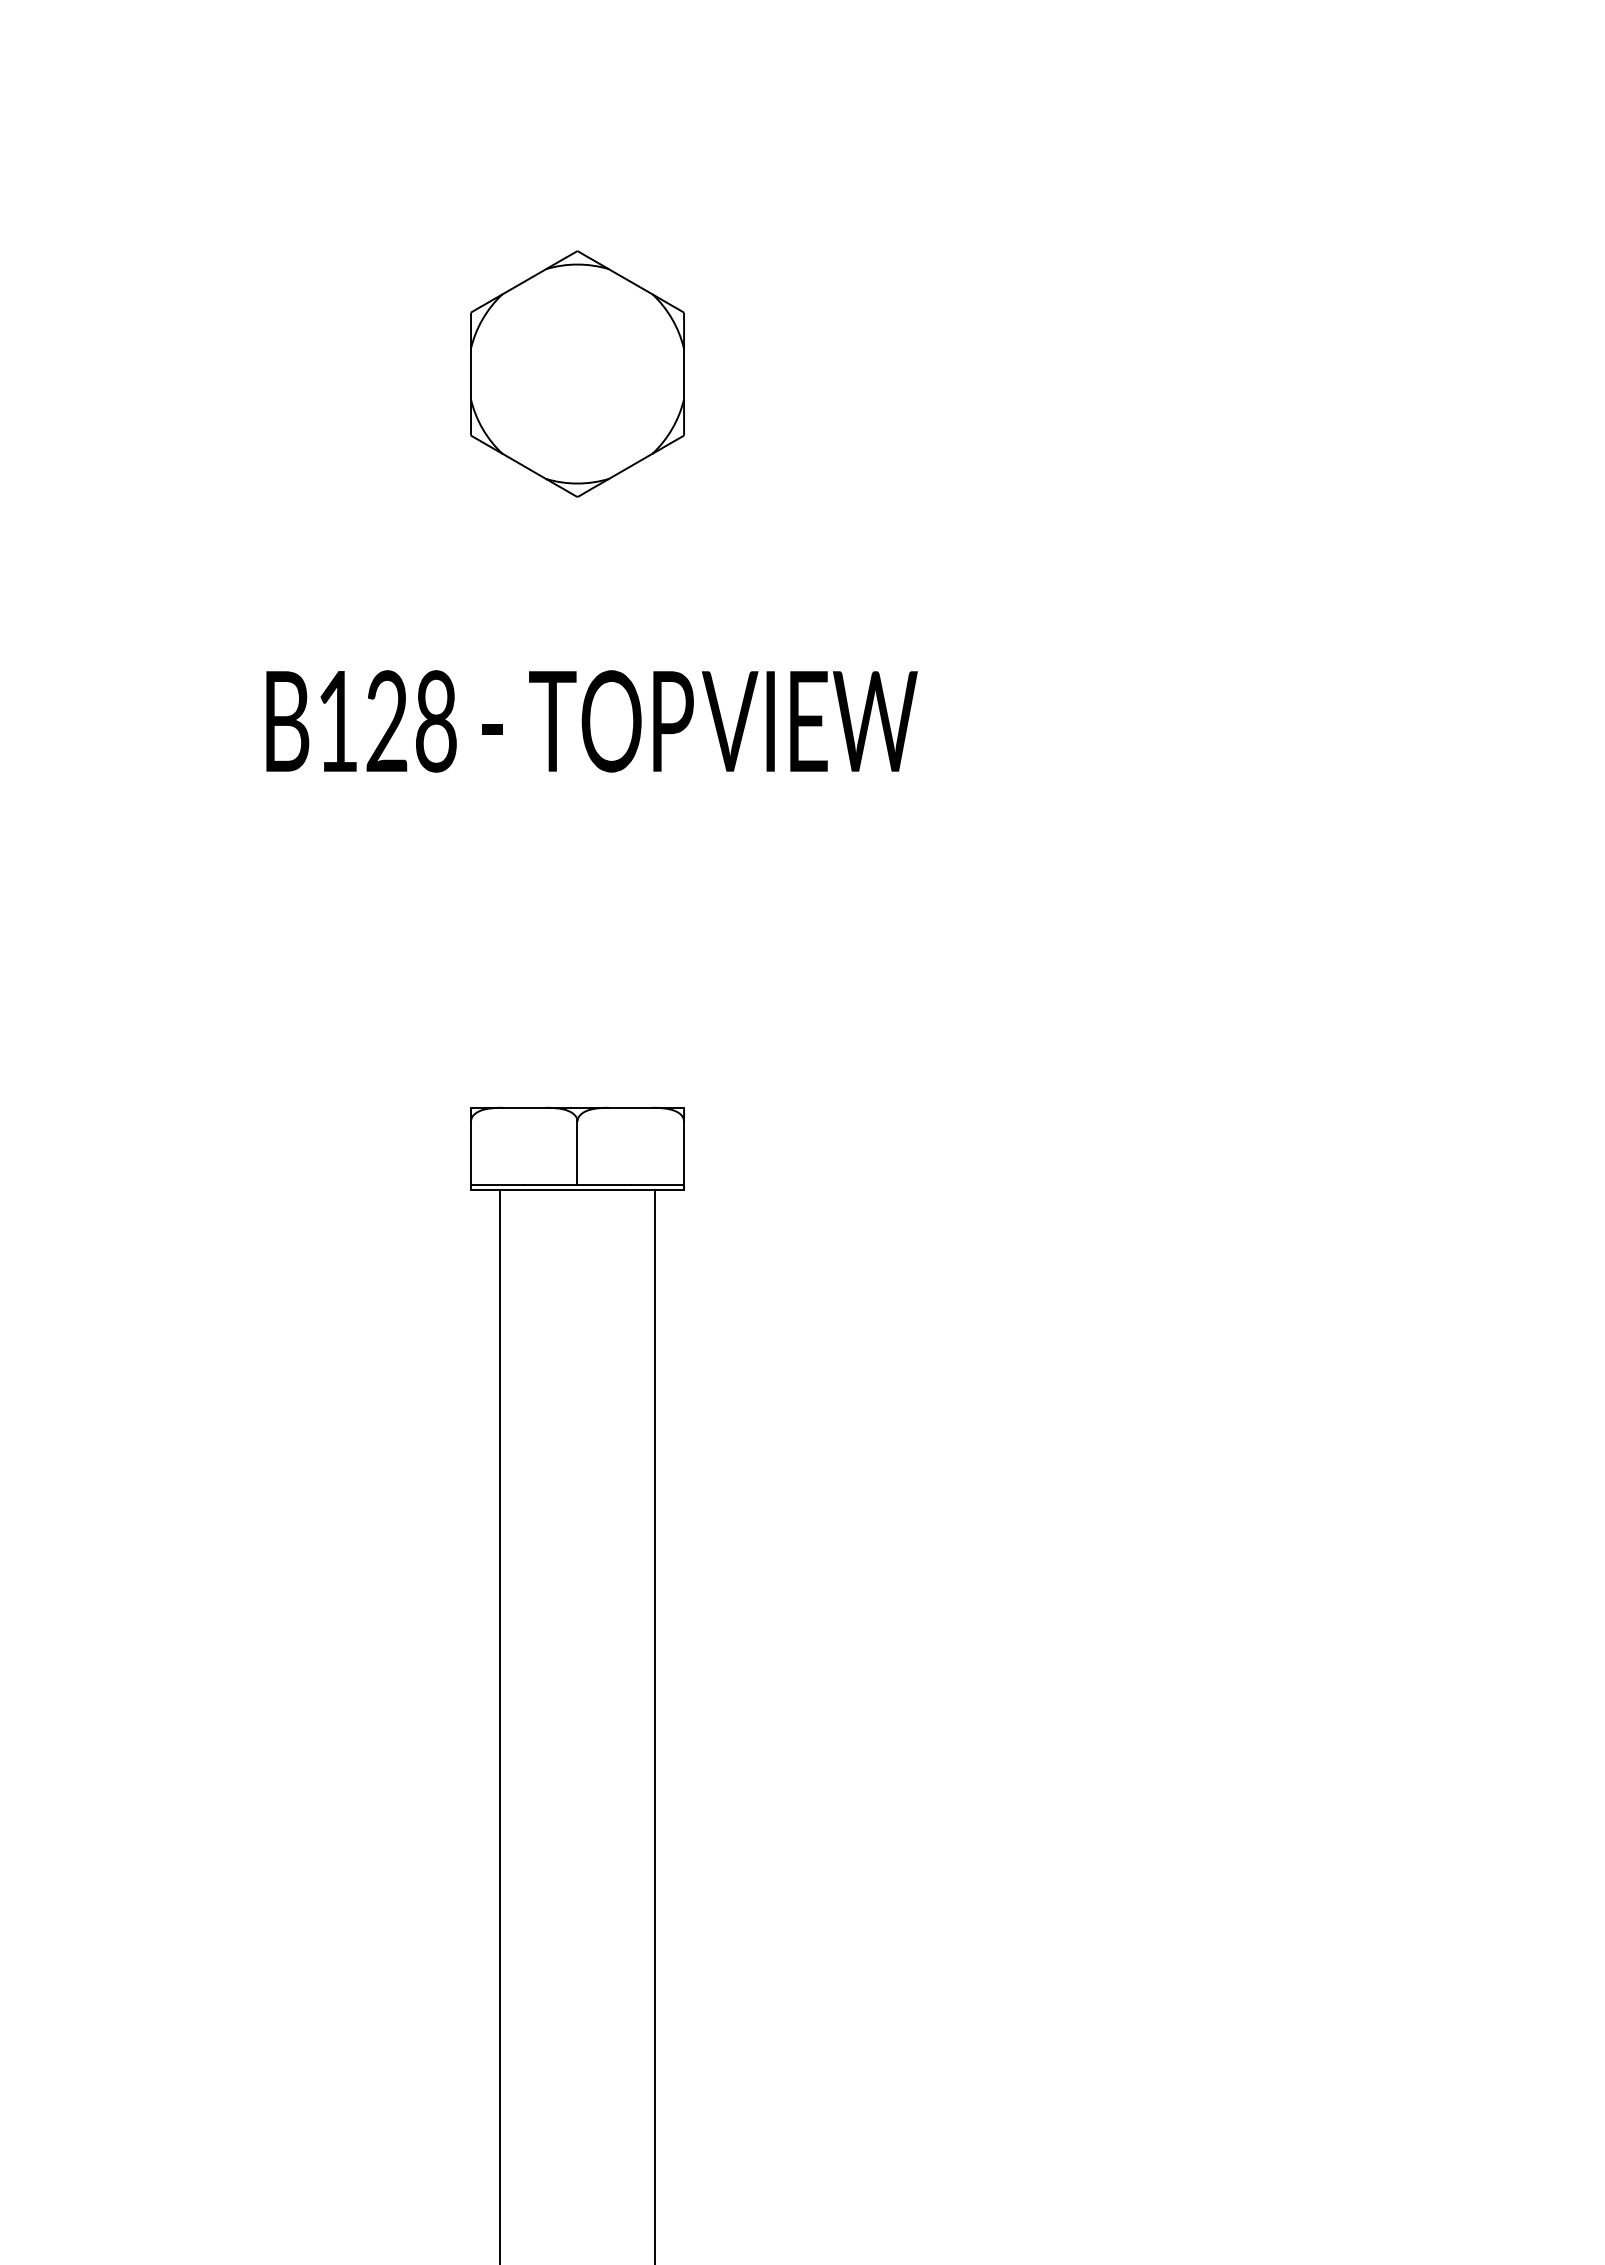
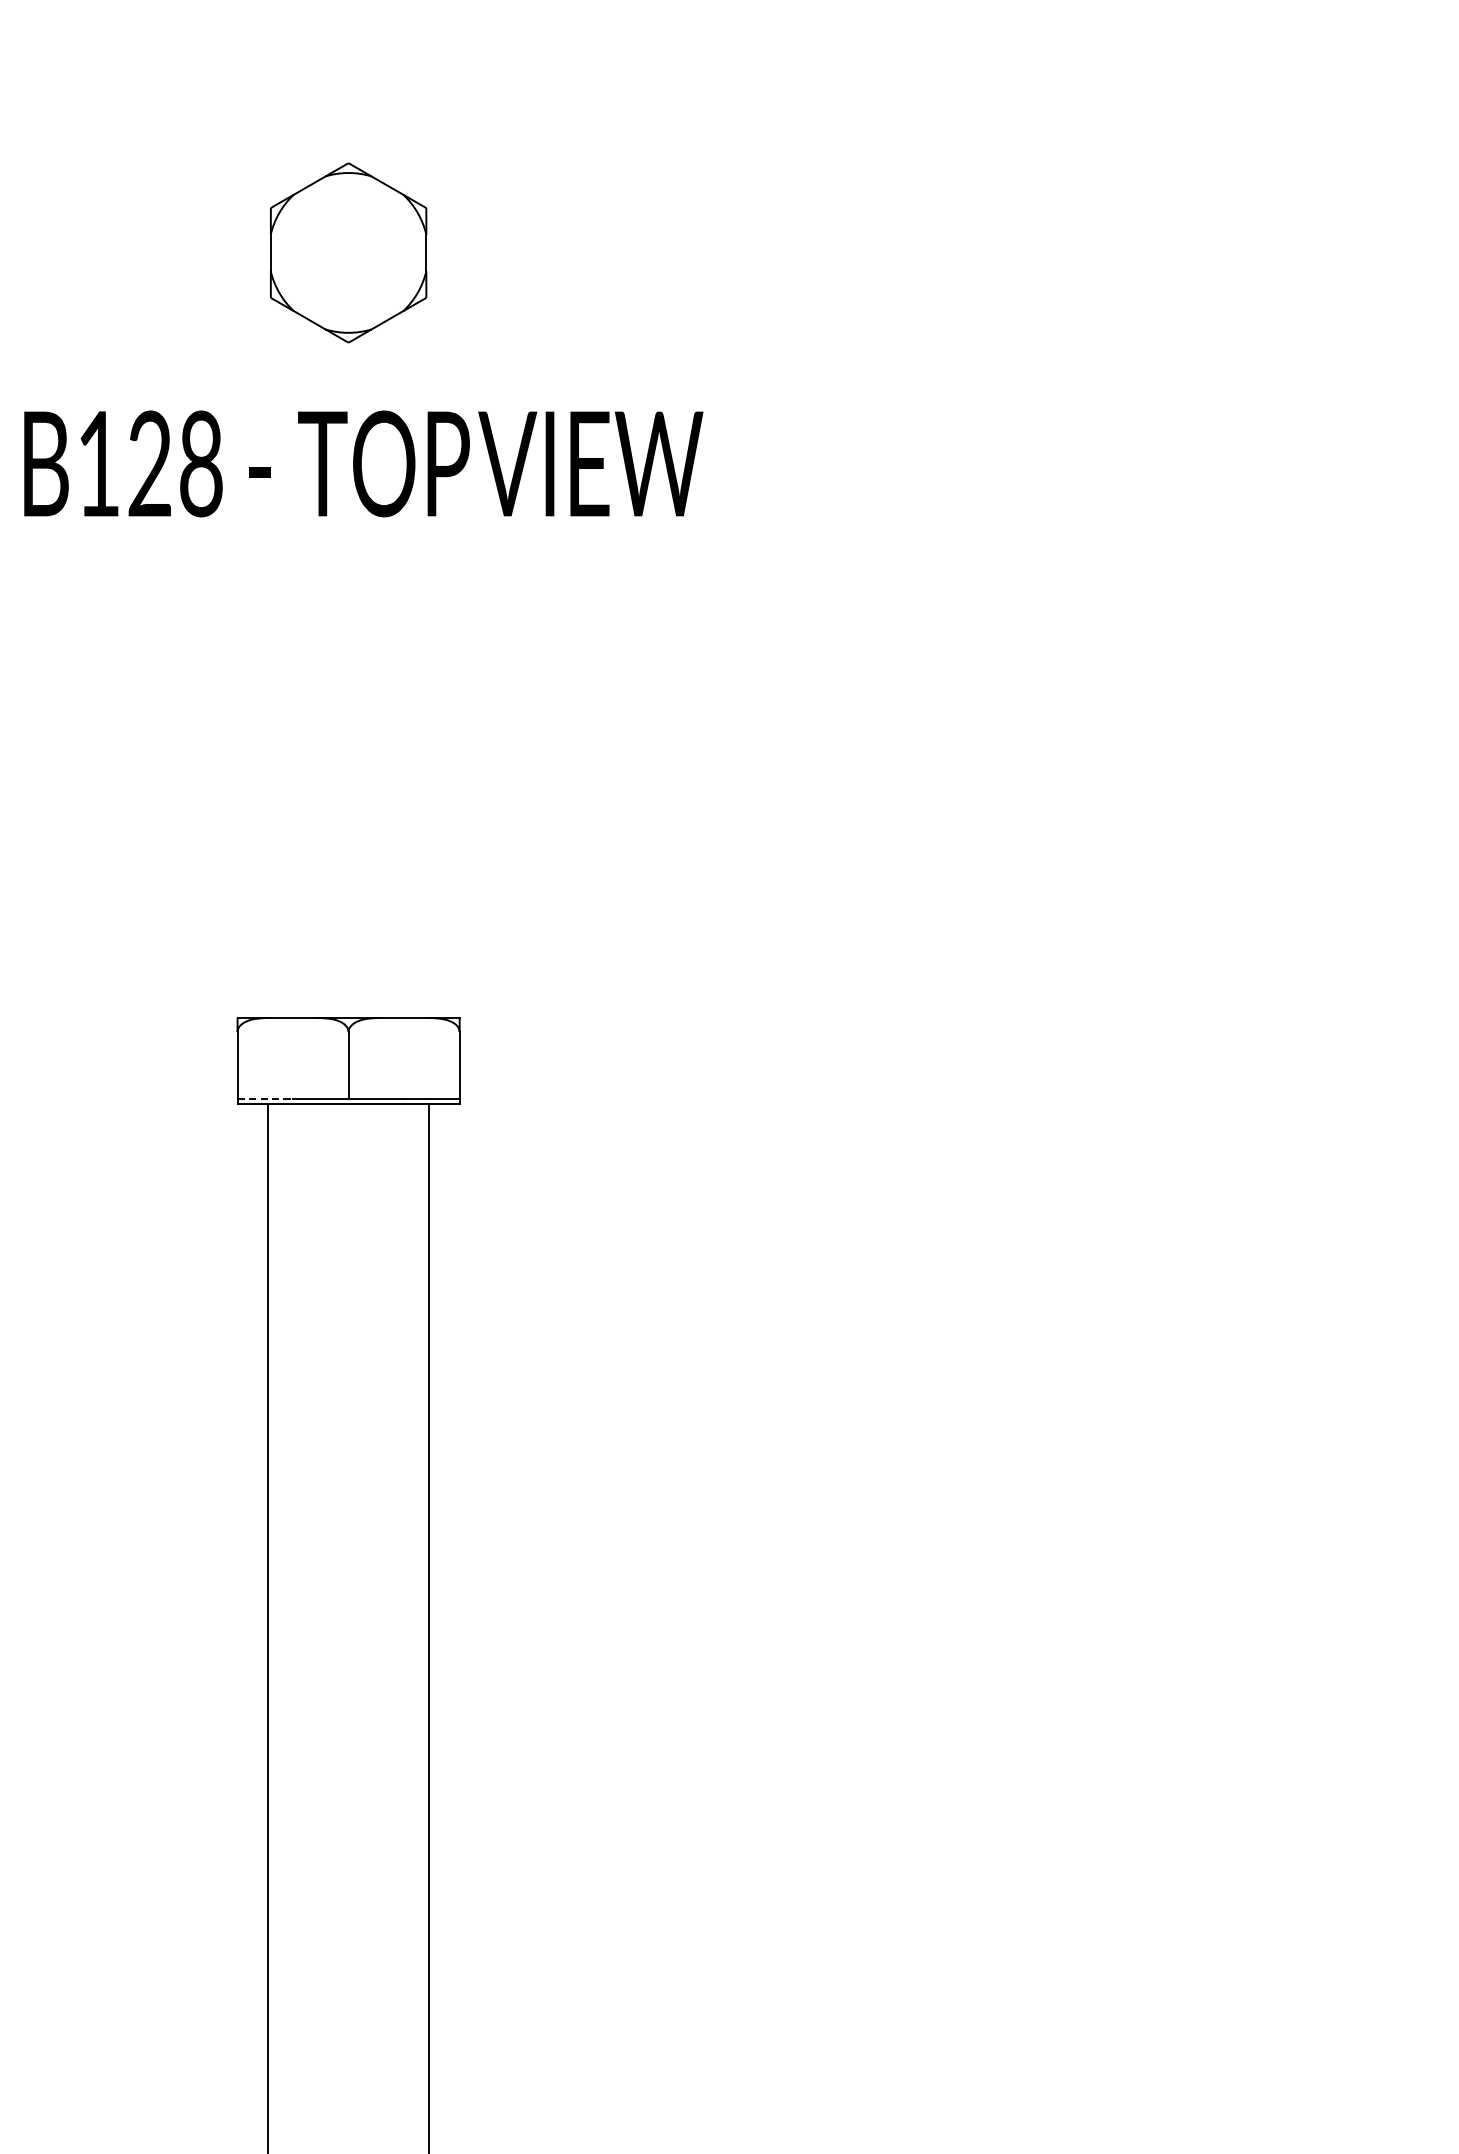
part: (577, 373) -> (348, 252), size x0.7
text: (591, 721) -> (363, 464), moved
line: (497, 1185) -> (265, 1098), solid -> dashed

